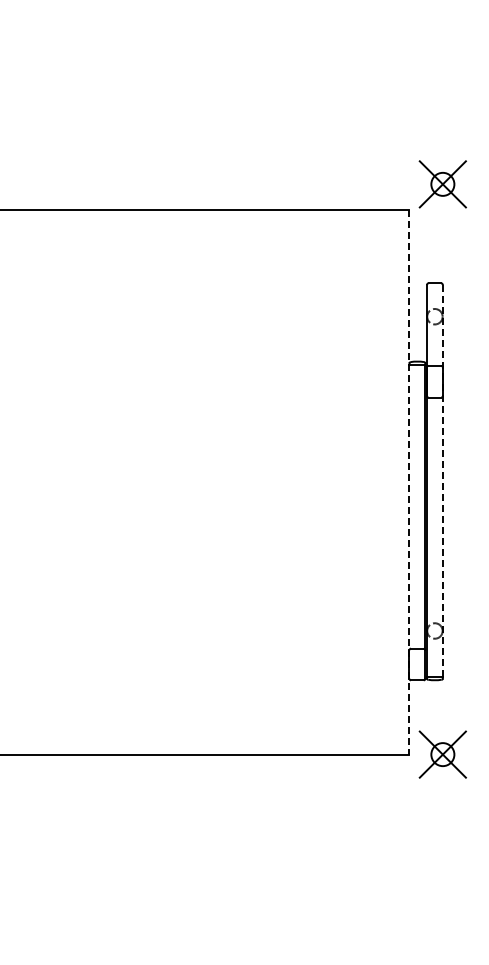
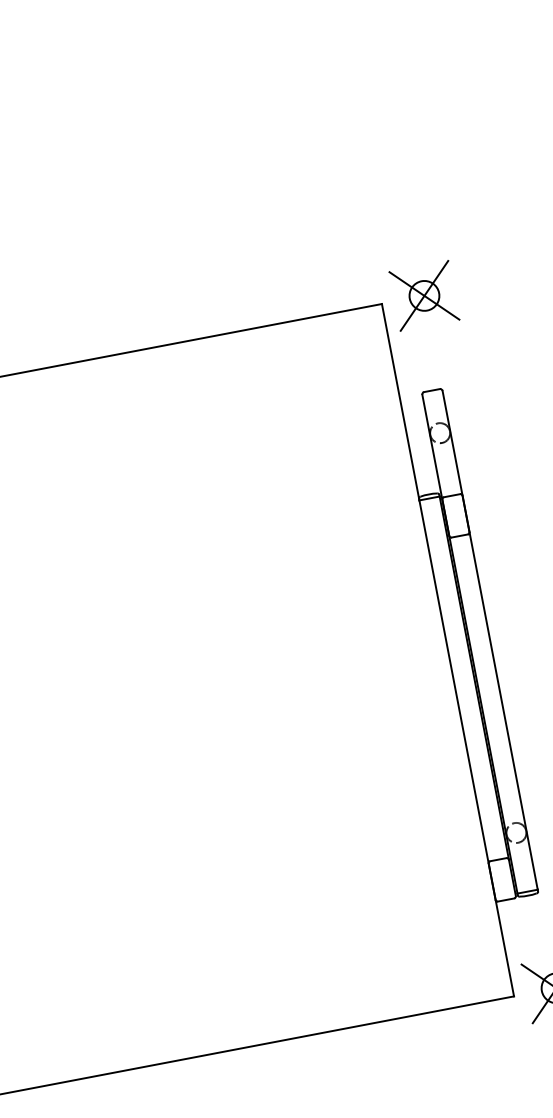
part: (442, 184) -> (424, 296), moved
line: (442, 480) -> (489, 639), dashed -> solid
line: (409, 482) -> (448, 650), dashed -> solid

